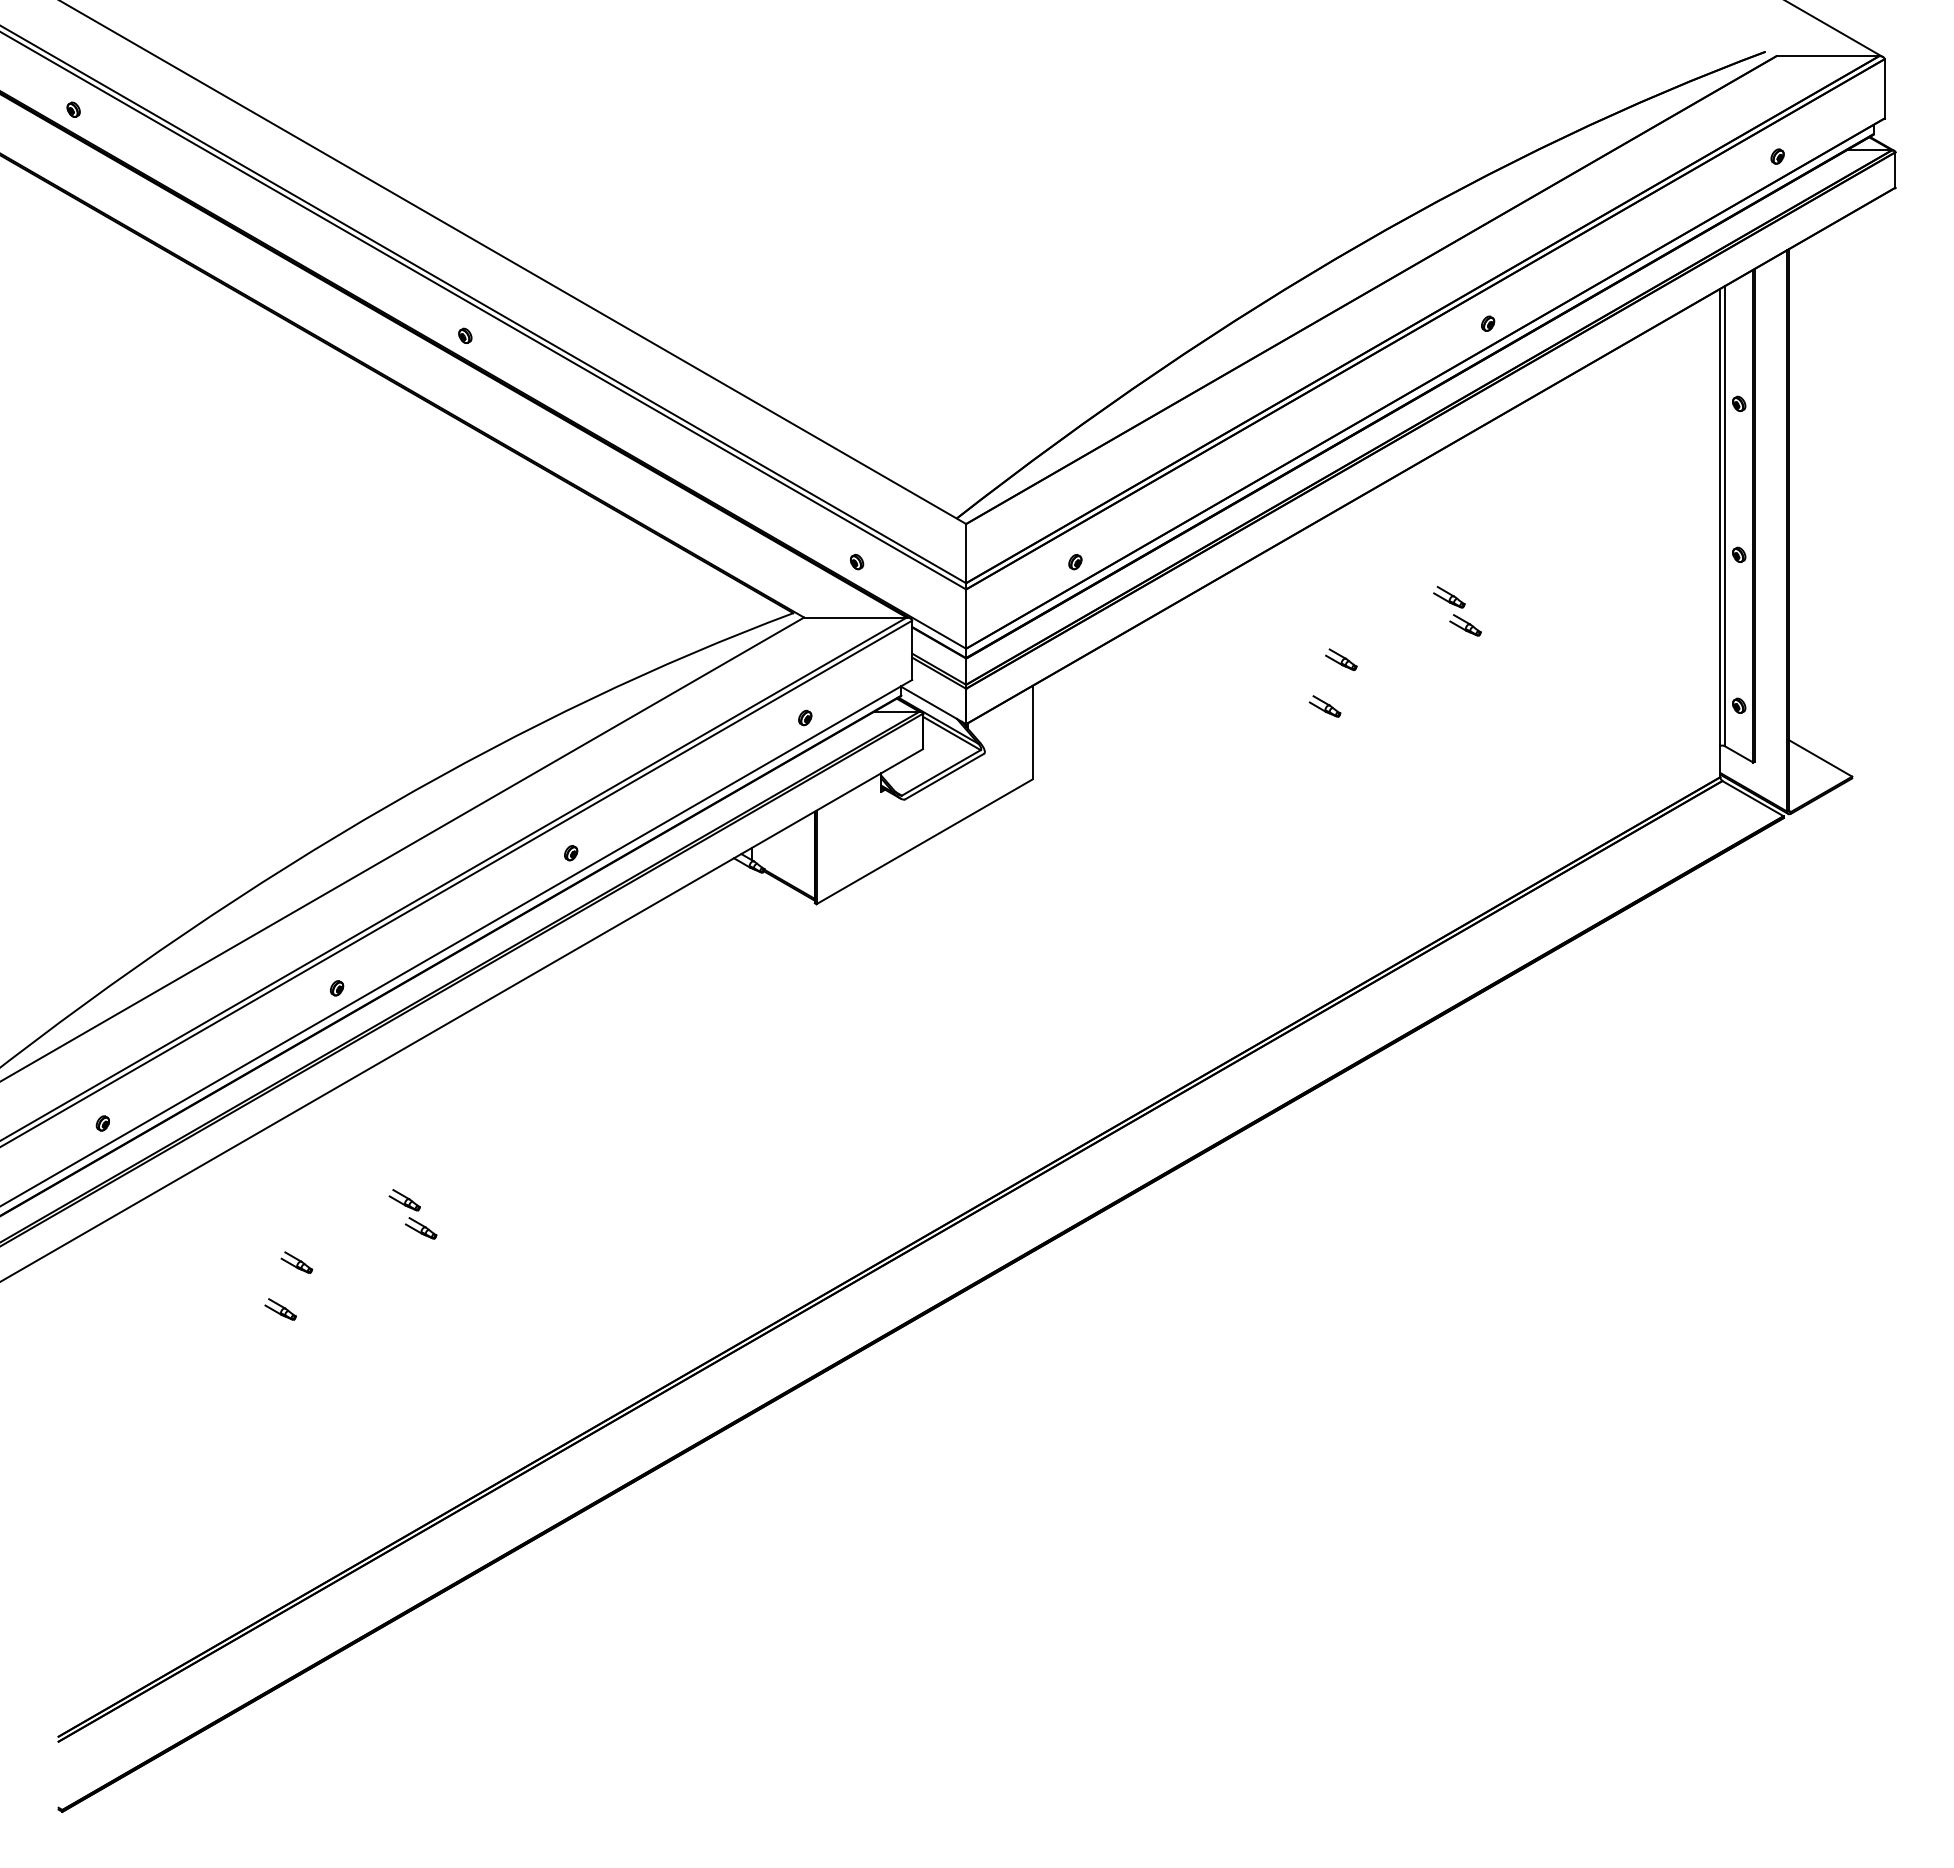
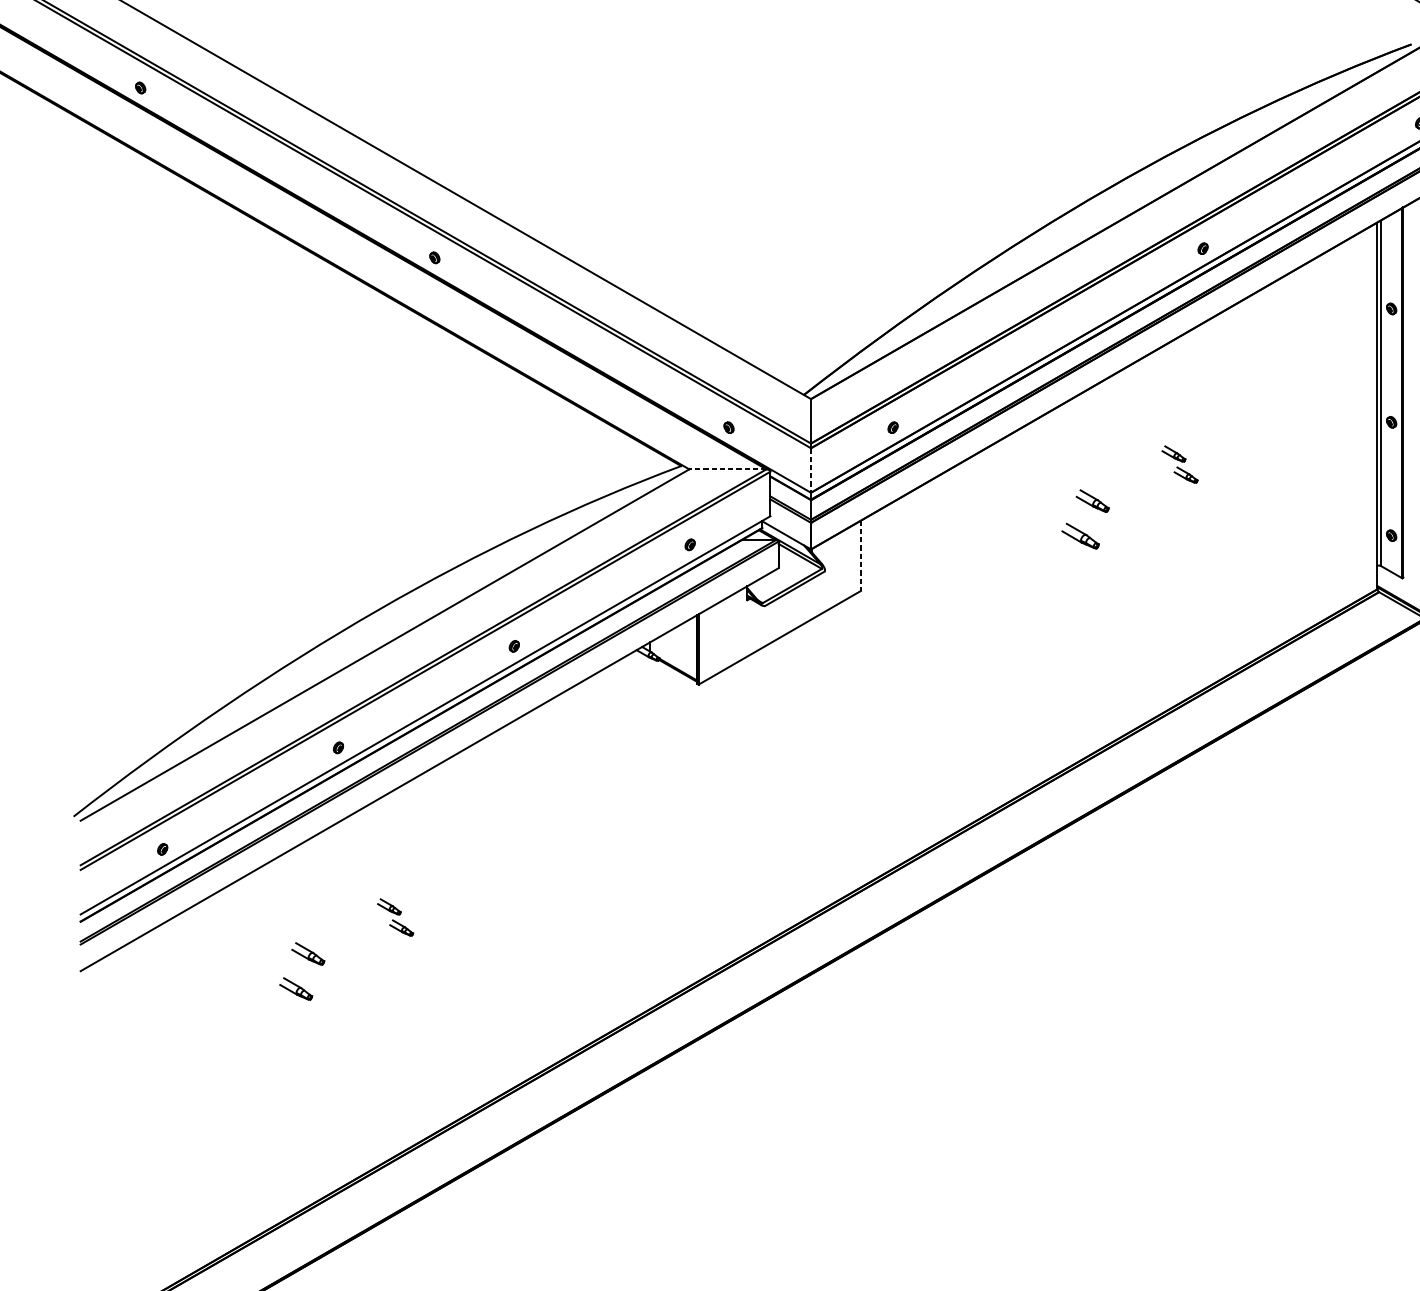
line: (854, 617) -> (727, 469), solid -> dashed
line: (966, 619) -> (811, 470), solid -> dashed
part: (1341, 659) -> (1092, 500), size x1.4
part: (1324, 706) -> (1080, 536), size x1.6
line: (1032, 732) -> (860, 555), solid -> dashed
part: (296, 1262) -> (308, 953), size x1.4
part: (280, 1309) -> (296, 989), size x1.4

